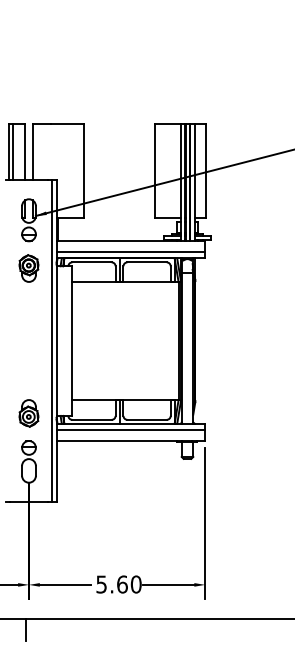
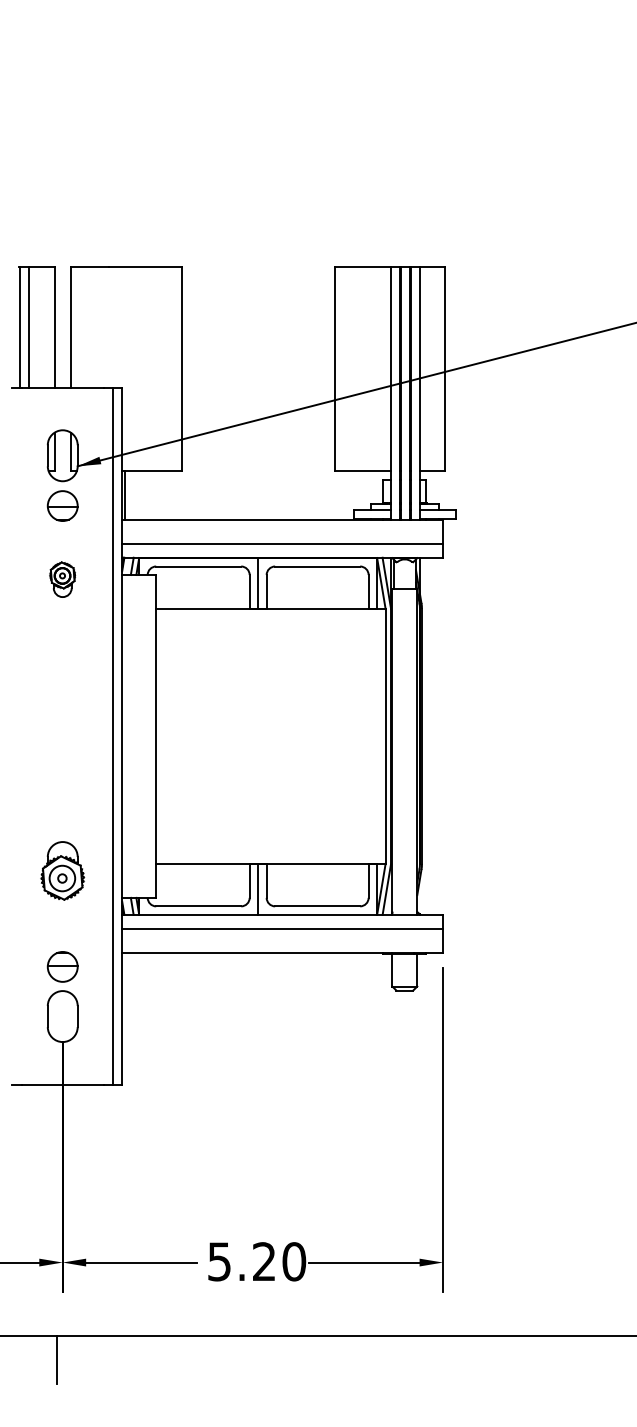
part: (28, 268) -> (61, 579), size x0.6
part: (28, 413) -> (61, 871), moved
text: (122, 584) -> (264, 1261), 5.60 -> 5.20

